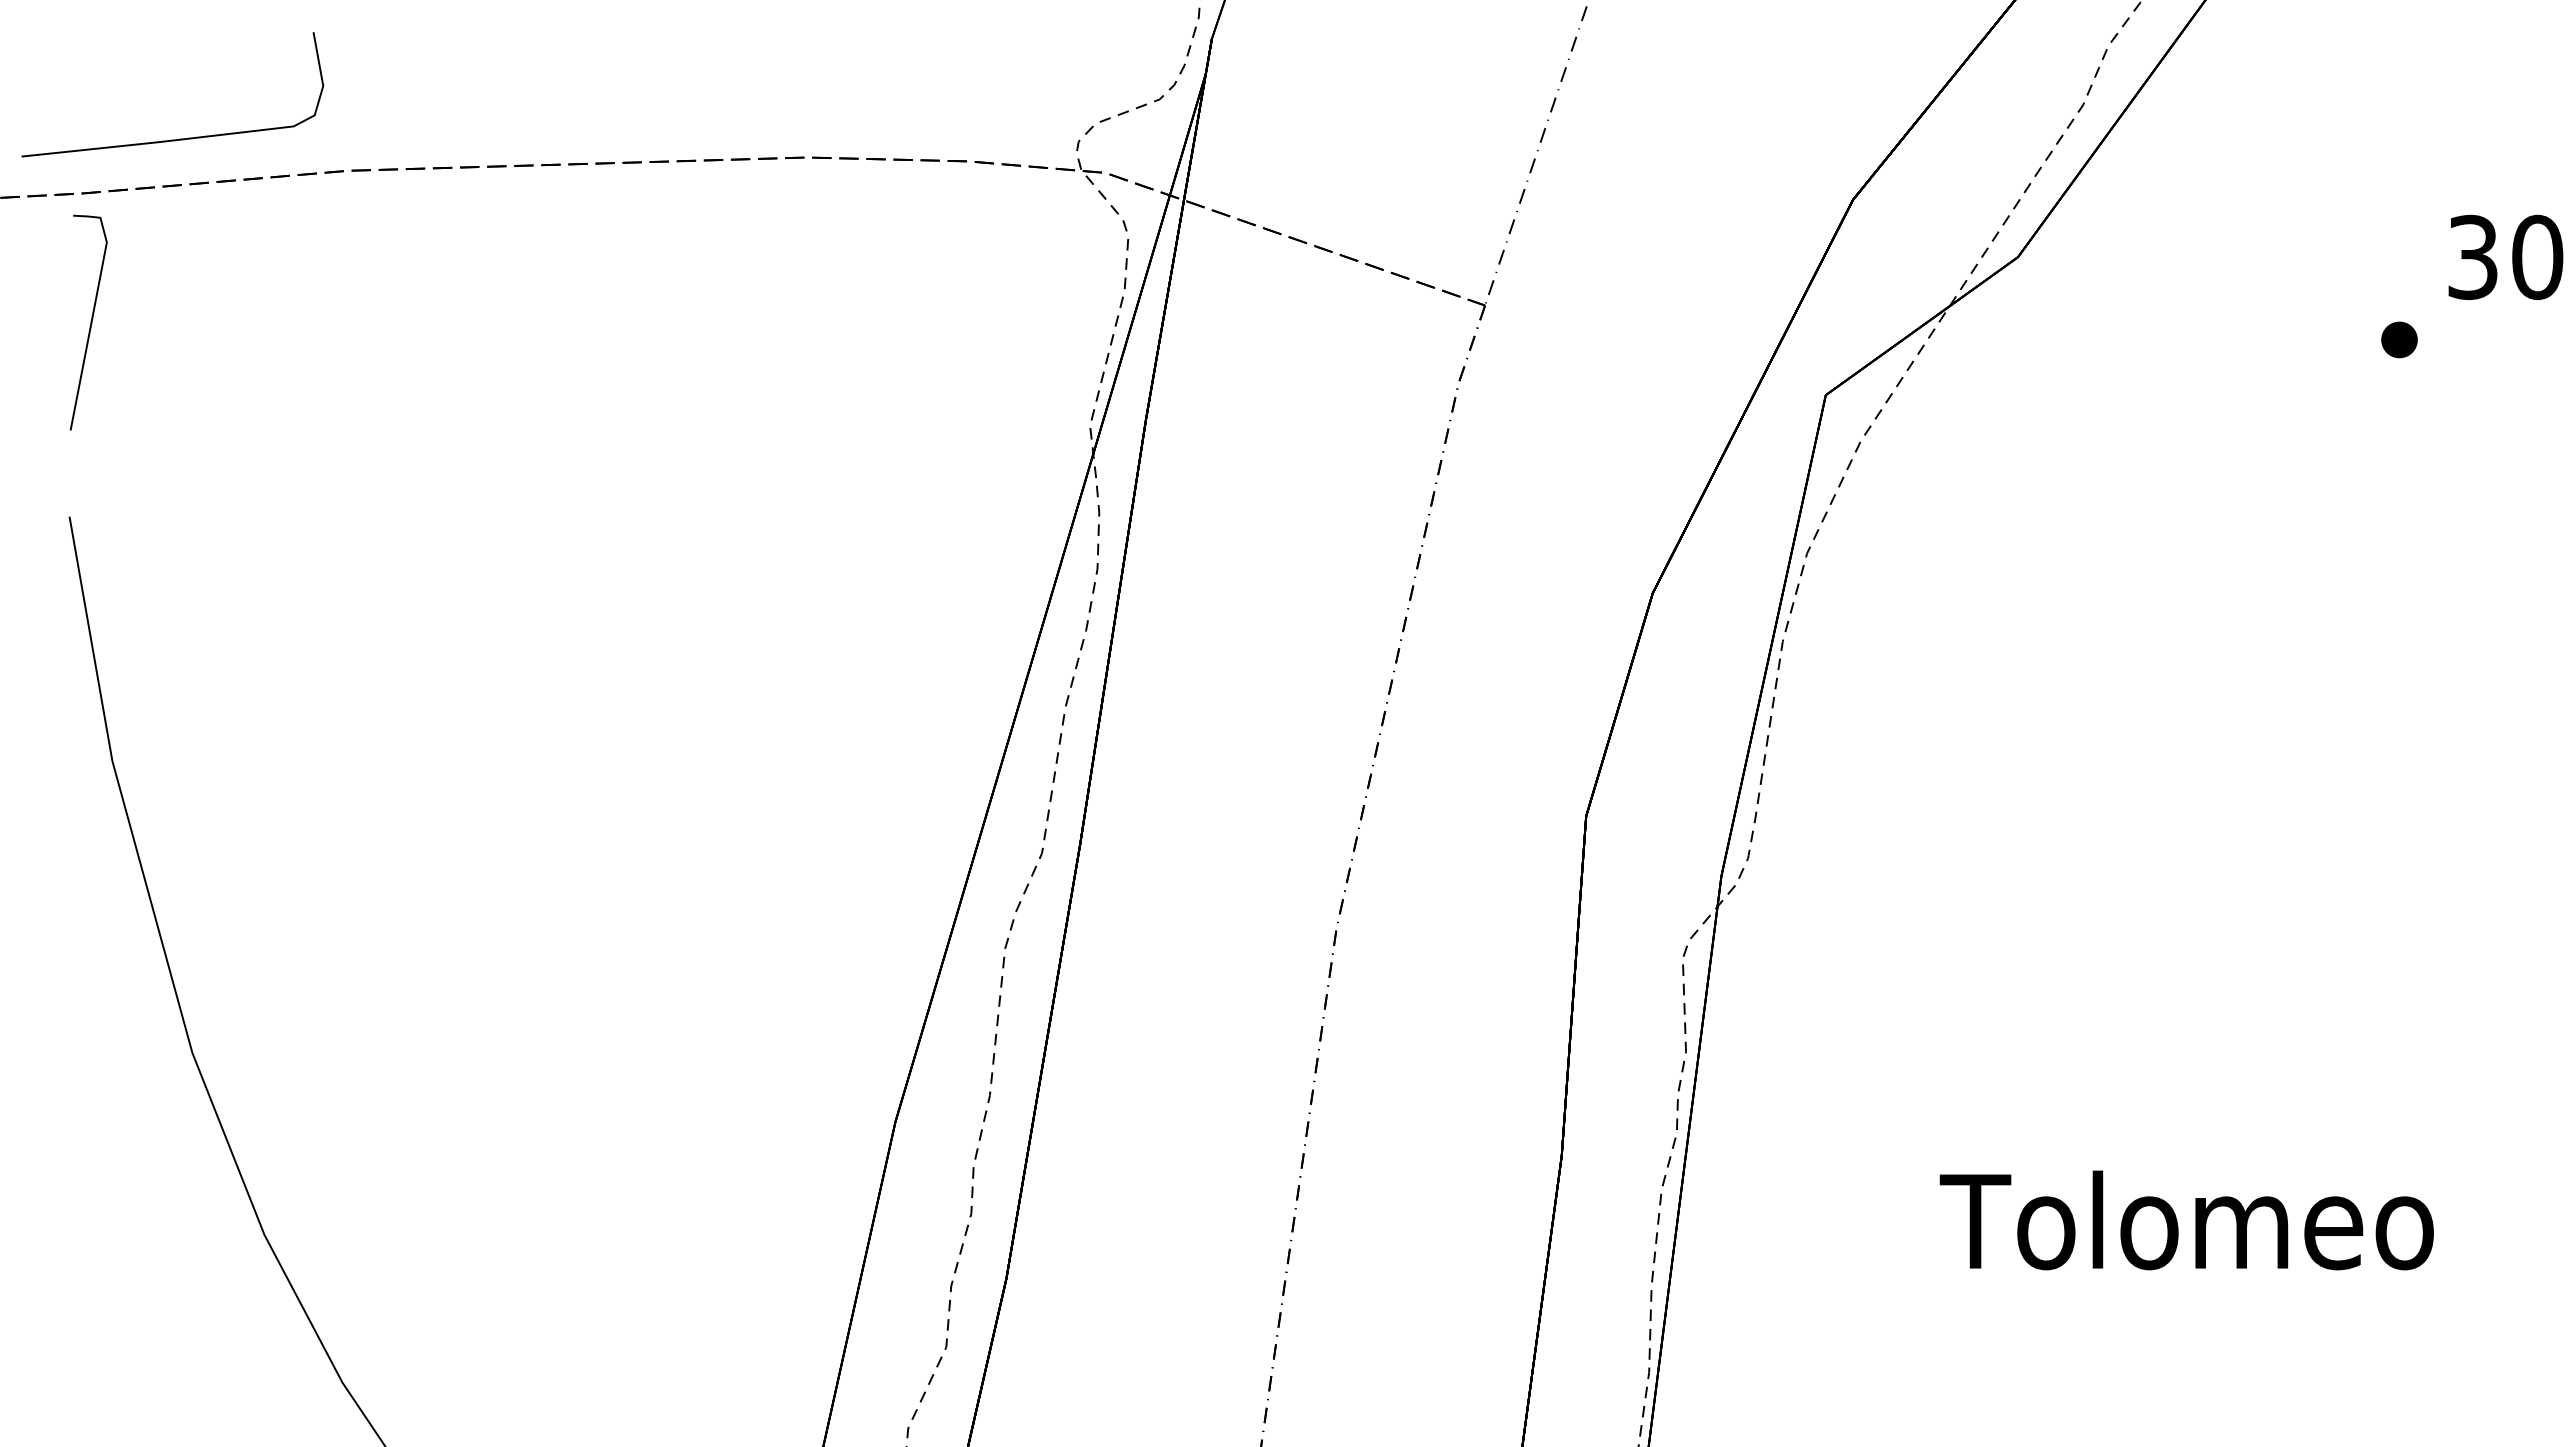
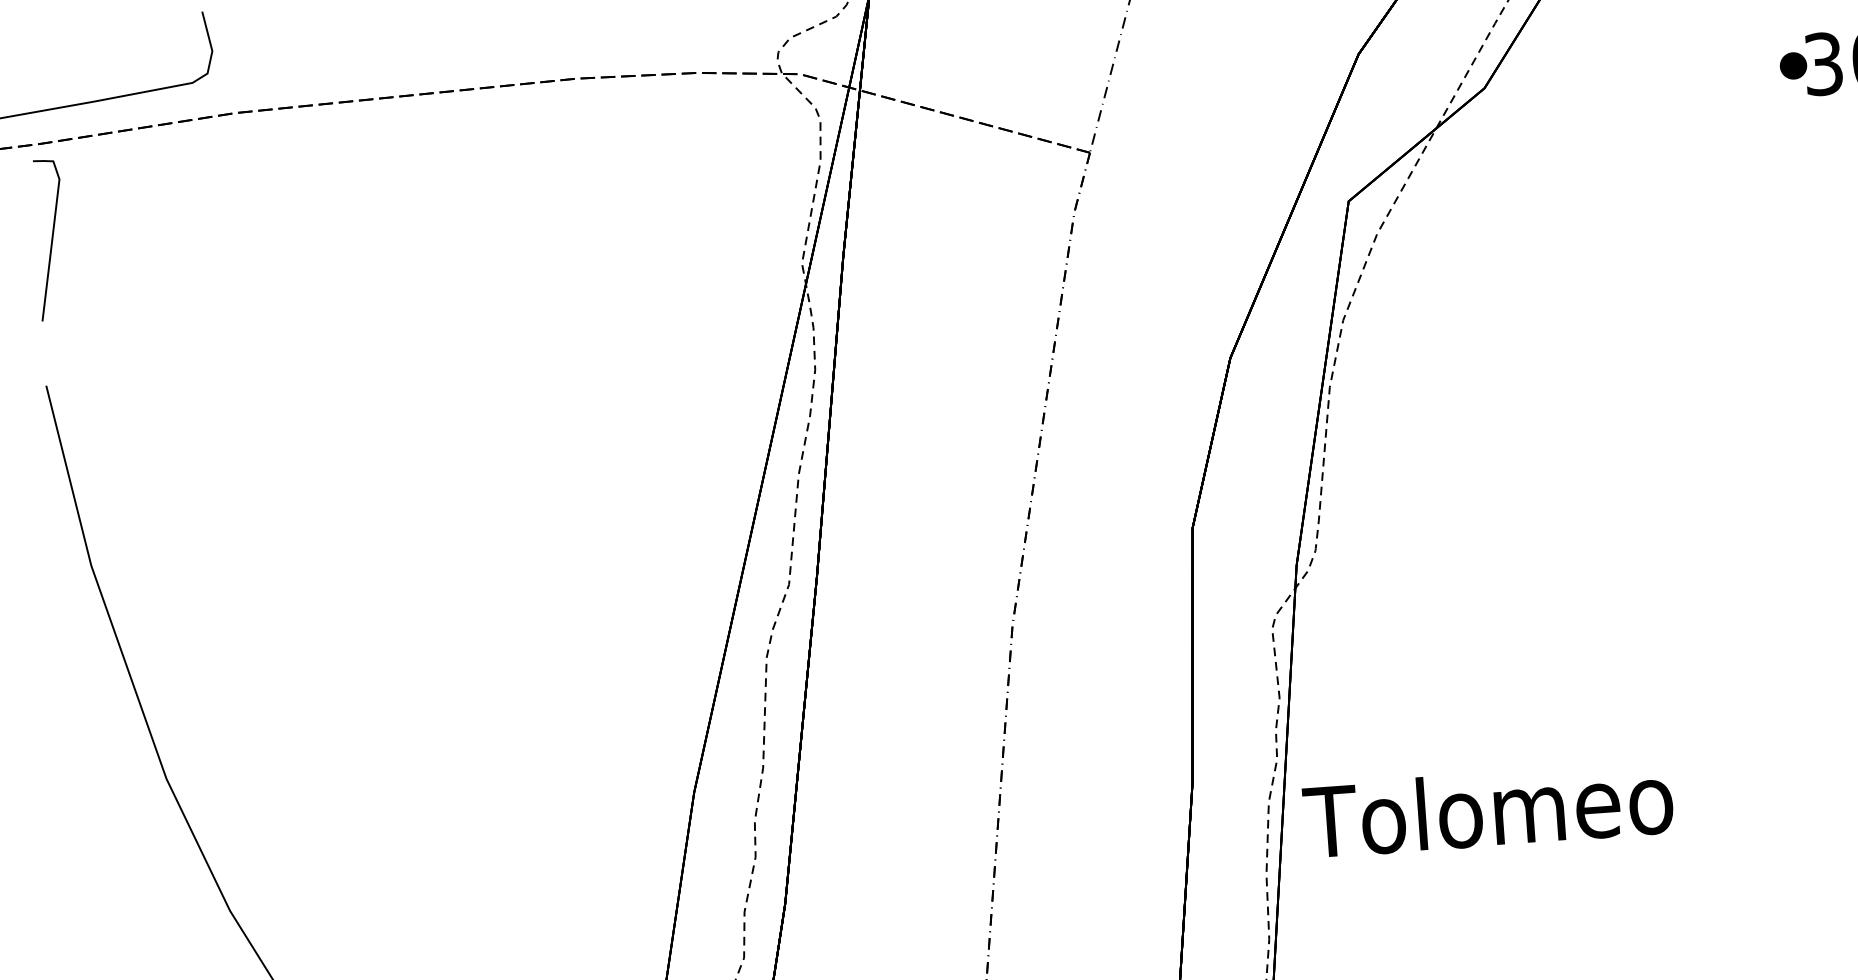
part: (2399, 339) -> (1793, 65), moved
text: (2186, 1220) -> (1487, 809), moved

